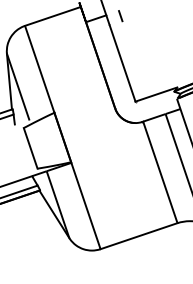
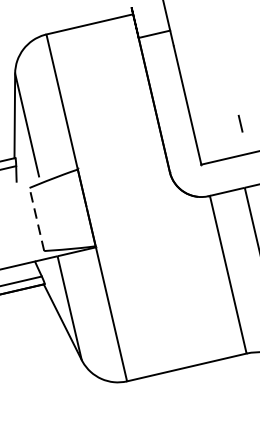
line: (120, 16) -> (240, 124), moved
line: (30, 147) -> (36, 218), solid -> dashed

